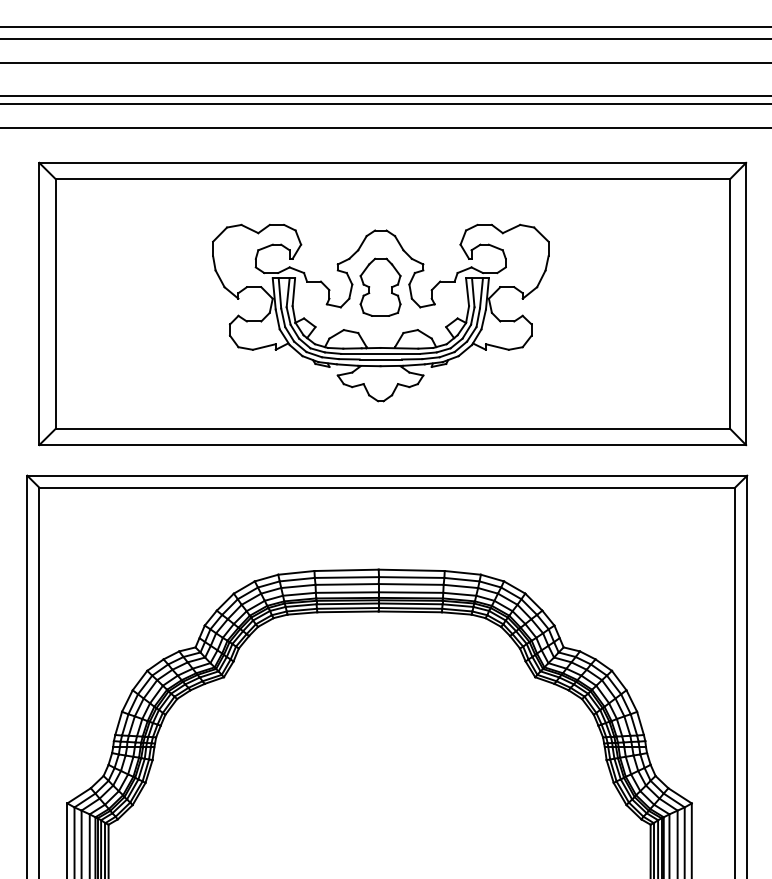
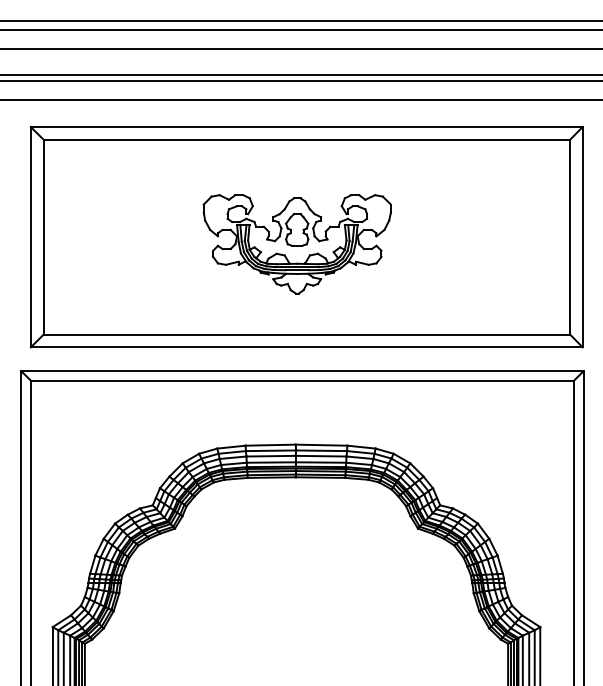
part: (379, 313) -> (296, 244), size x0.71

